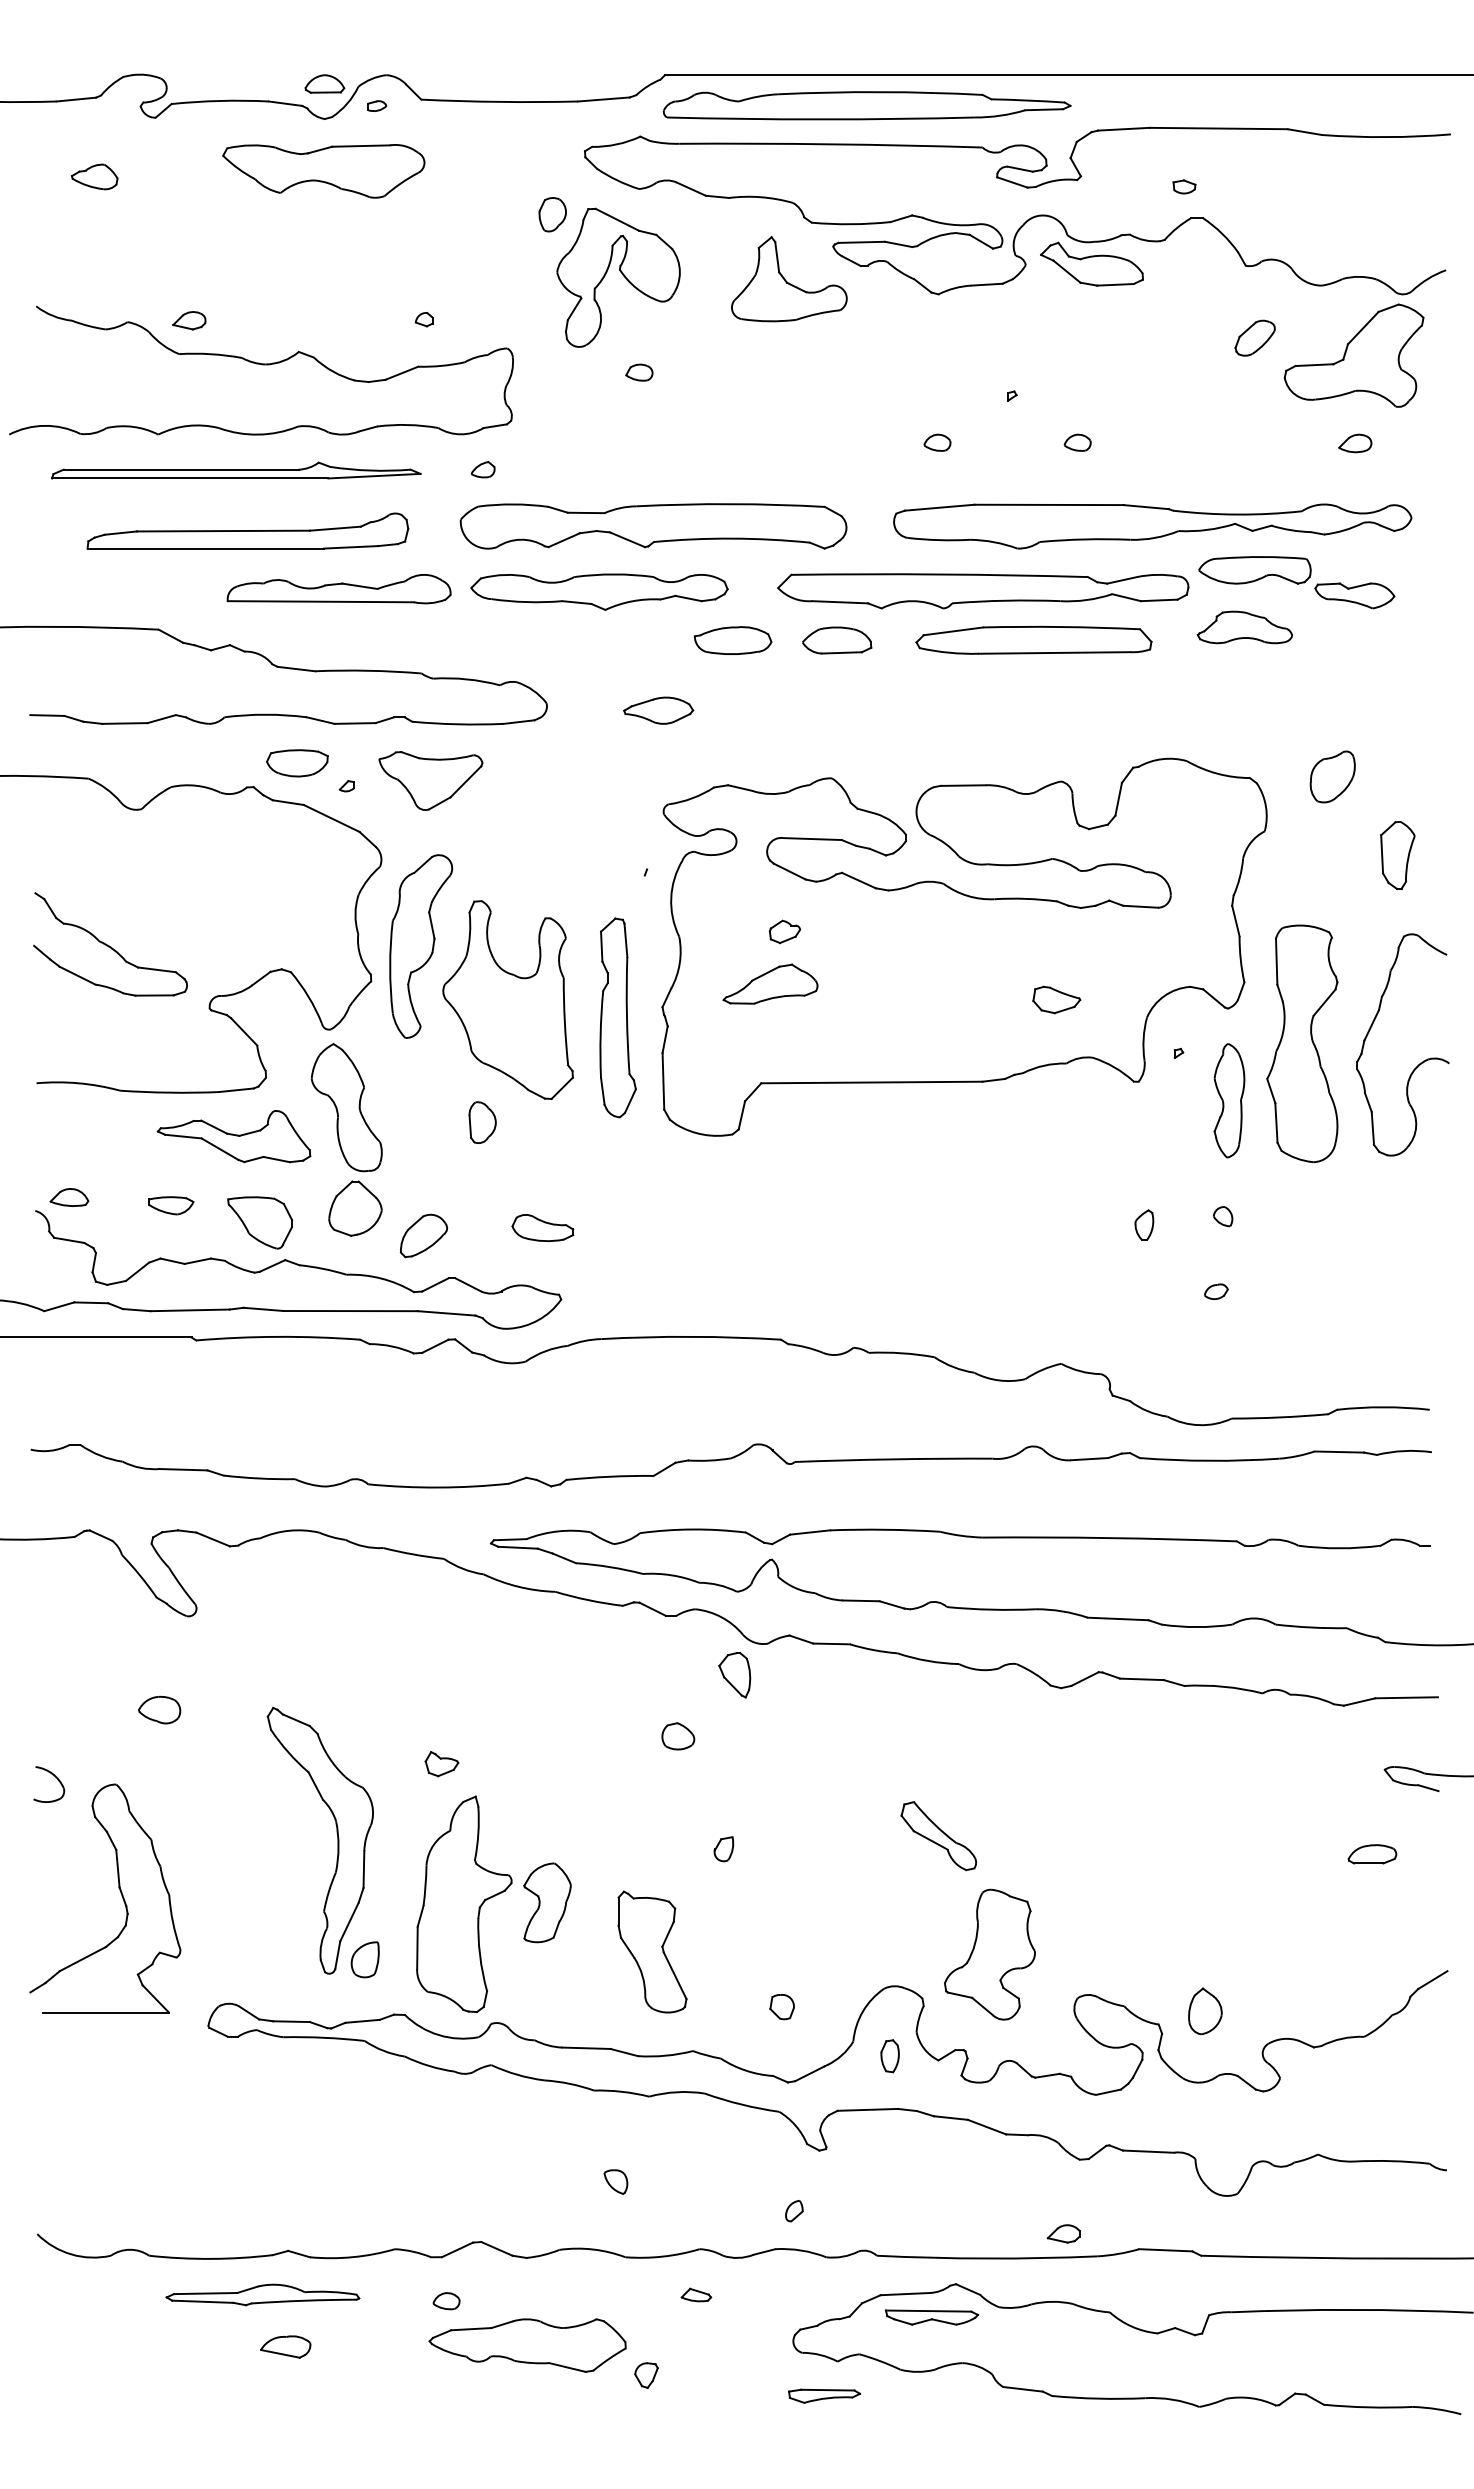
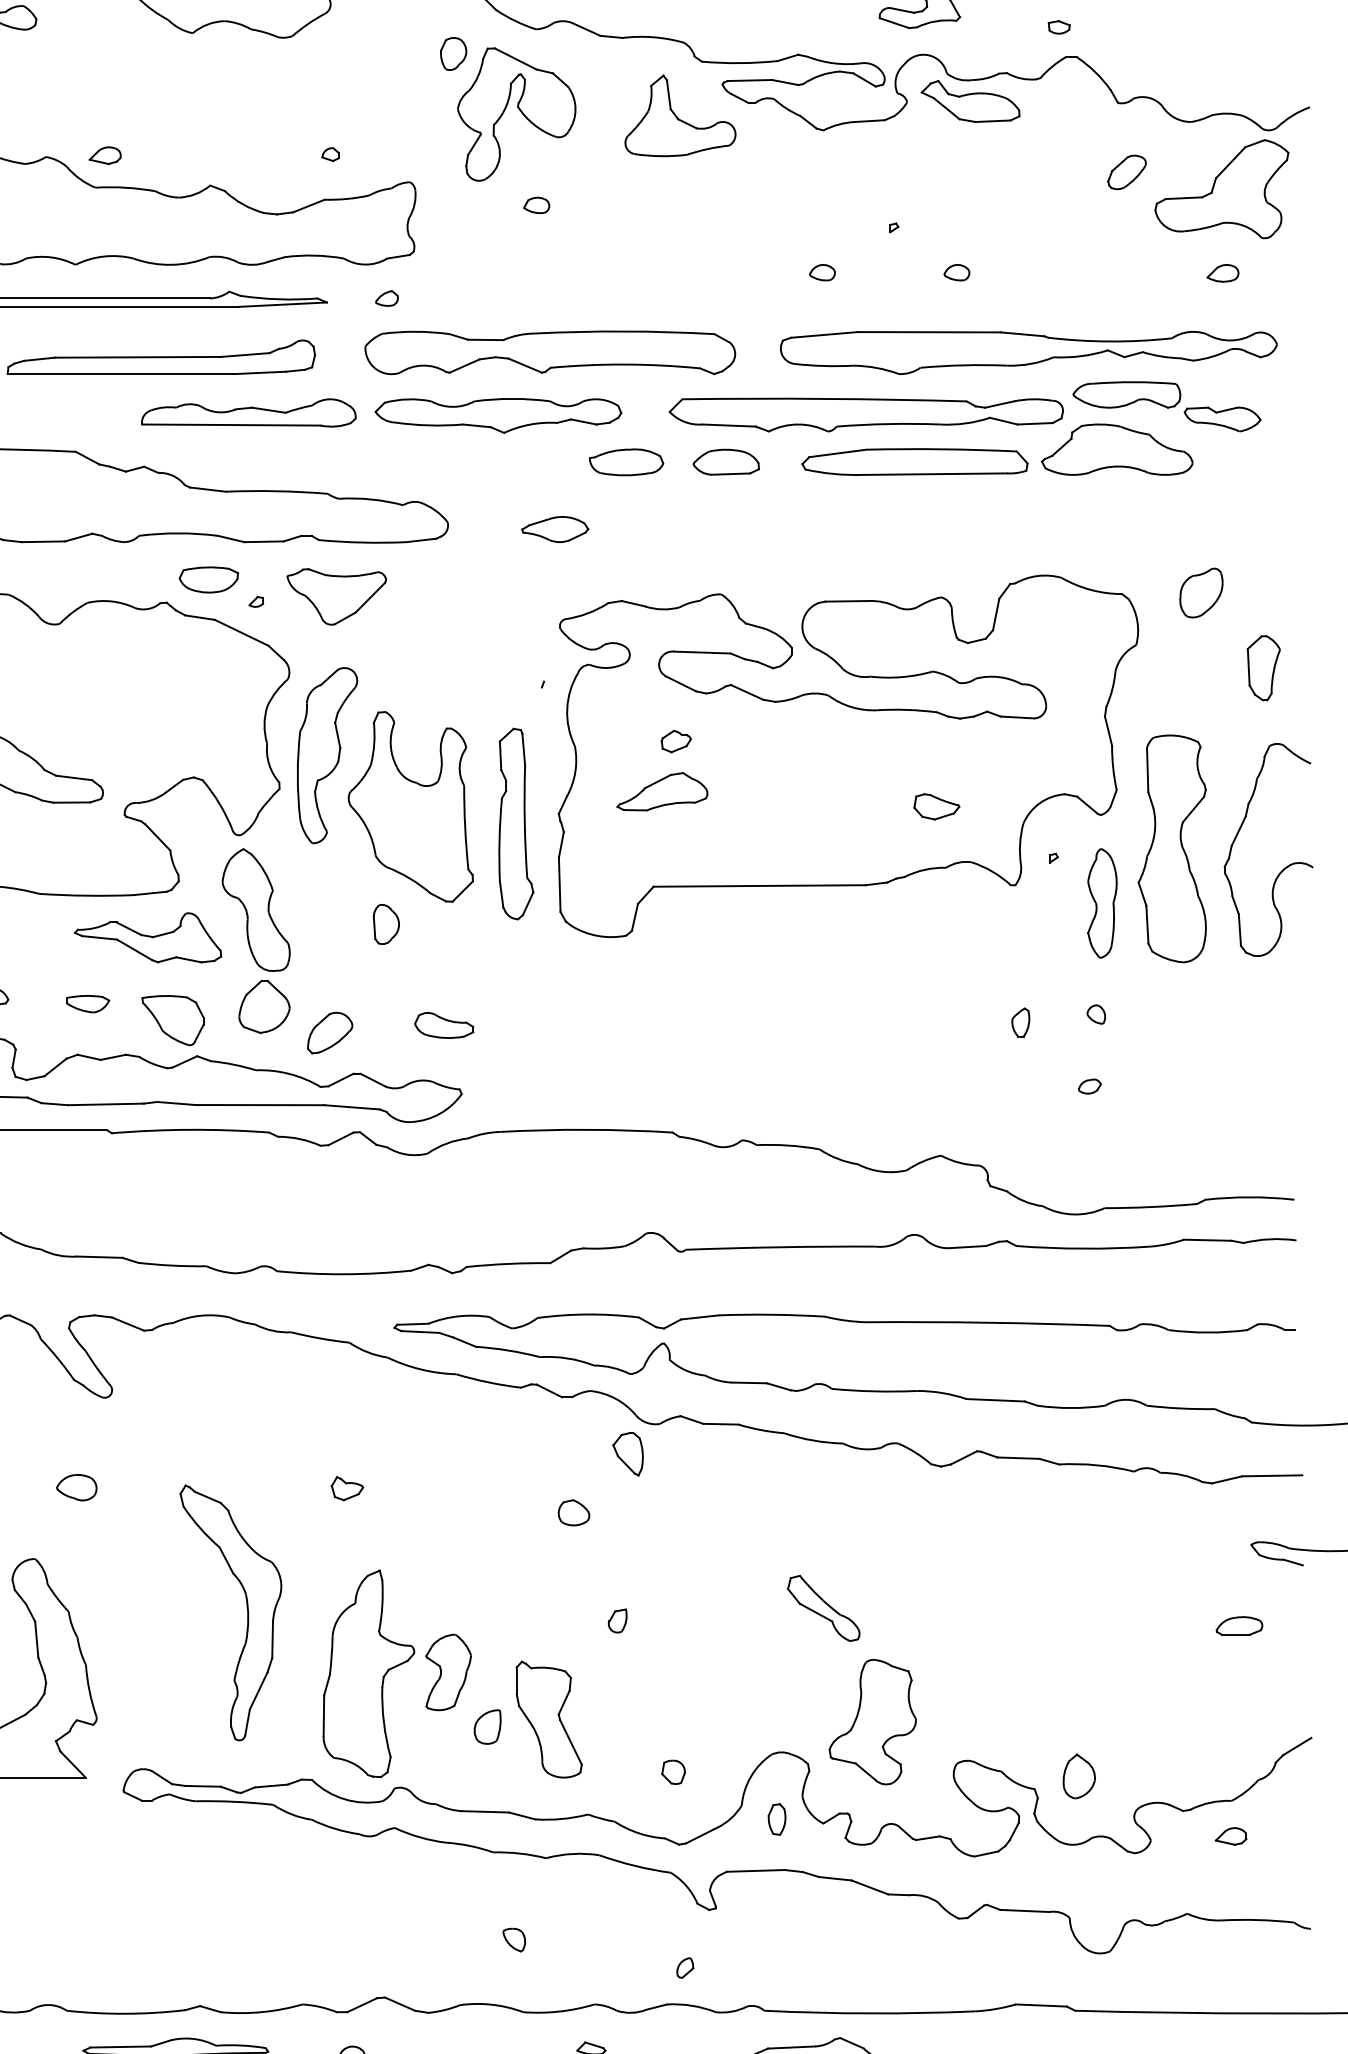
part: (1244, 627) -> (1116, 449), size x1.67
part: (441, 1764) -> (346, 1488), moved
part: (364, 1959) -> (486, 1726), moved
part: (1063, 2233) -> (1230, 1836), moved

